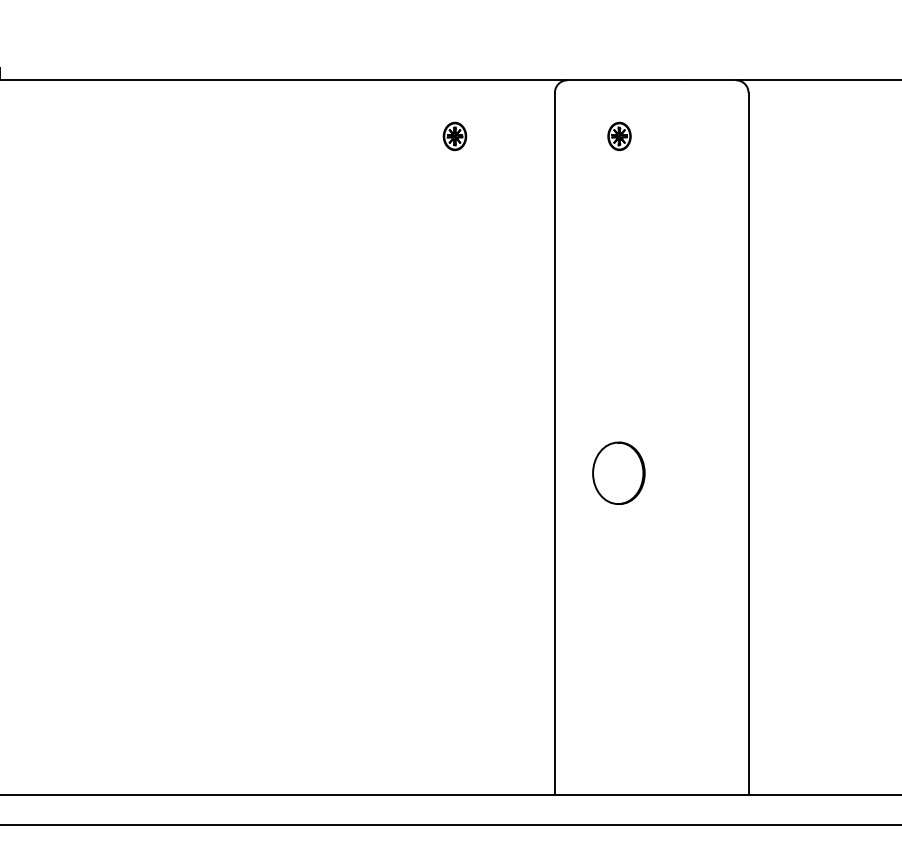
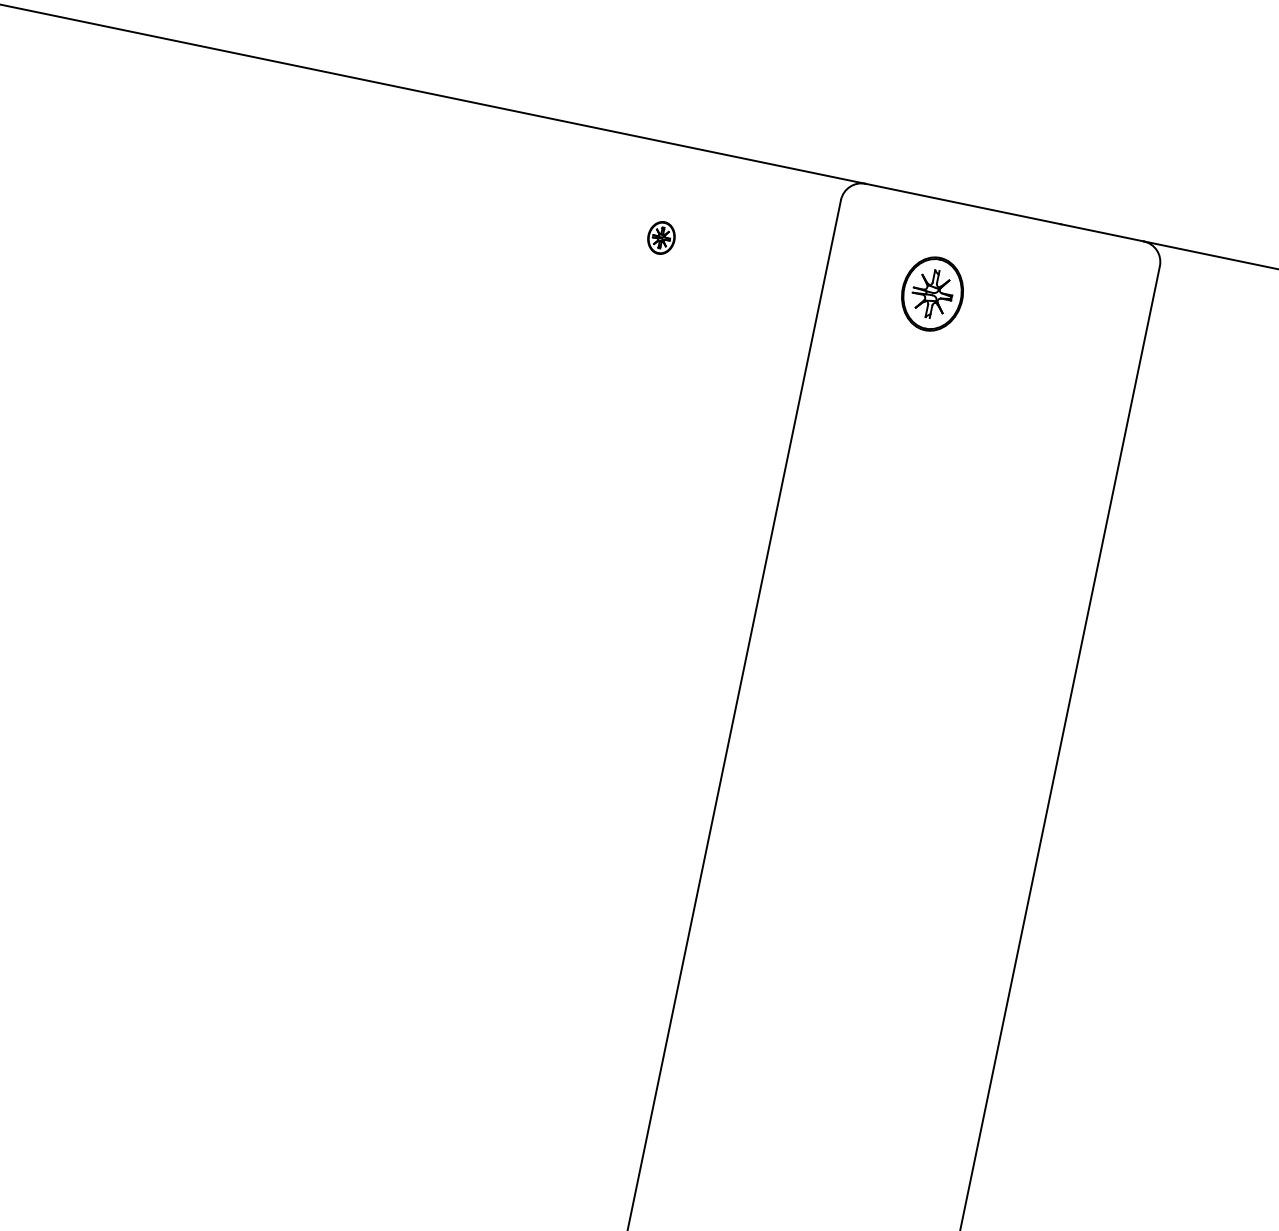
part: (454, 136) -> (660, 237), size x0.7
part: (619, 136) -> (932, 294), size x1.6
part: (618, 472) -> (816, 847), removed

